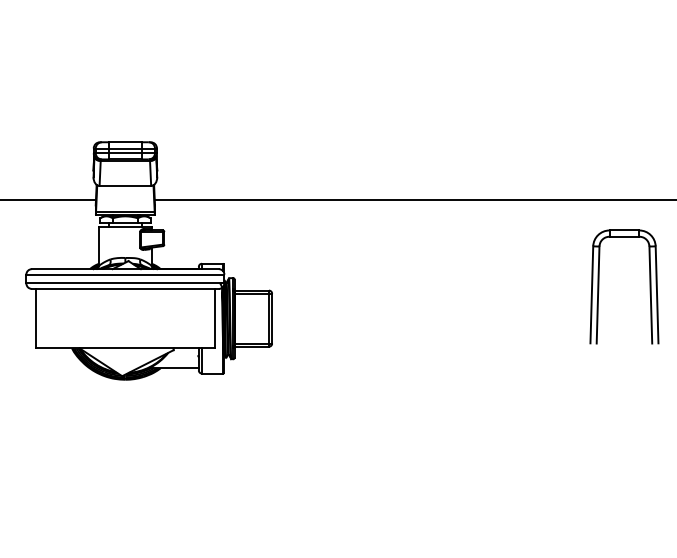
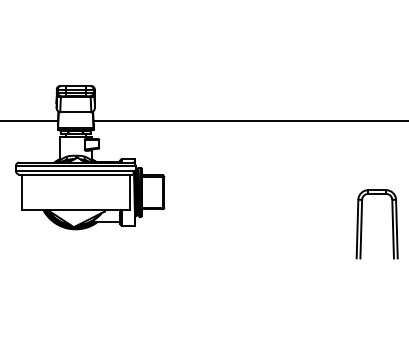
part: (600, 287) -> (362, 224), moved

